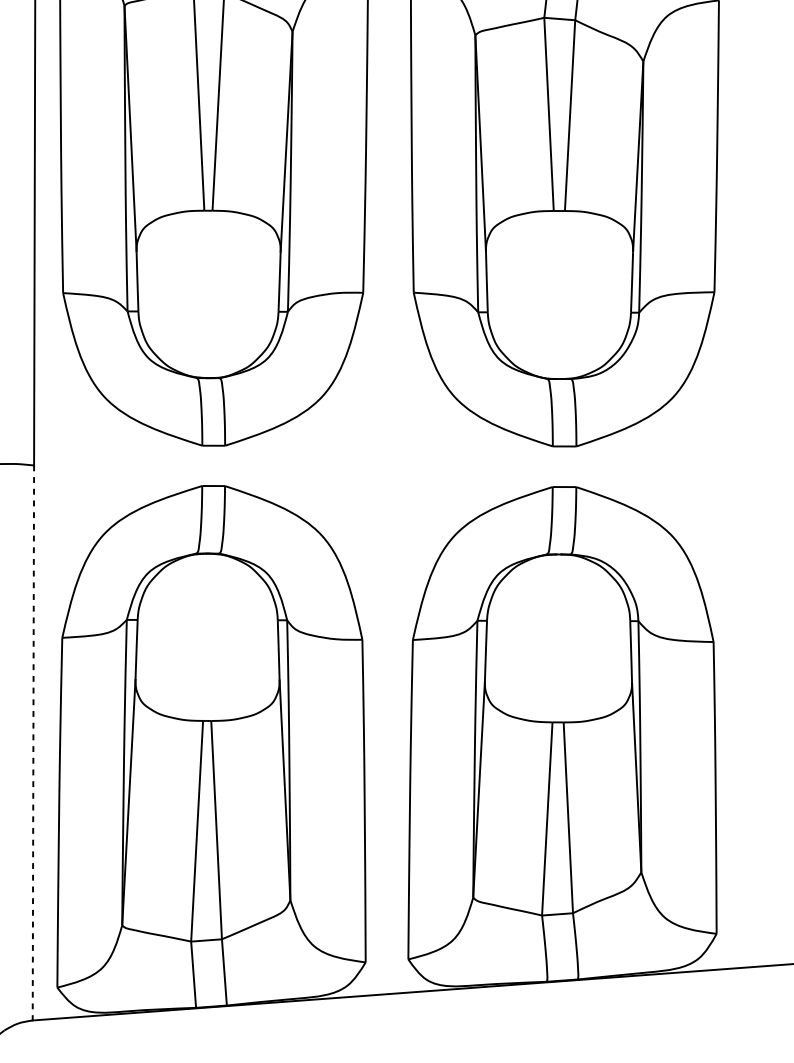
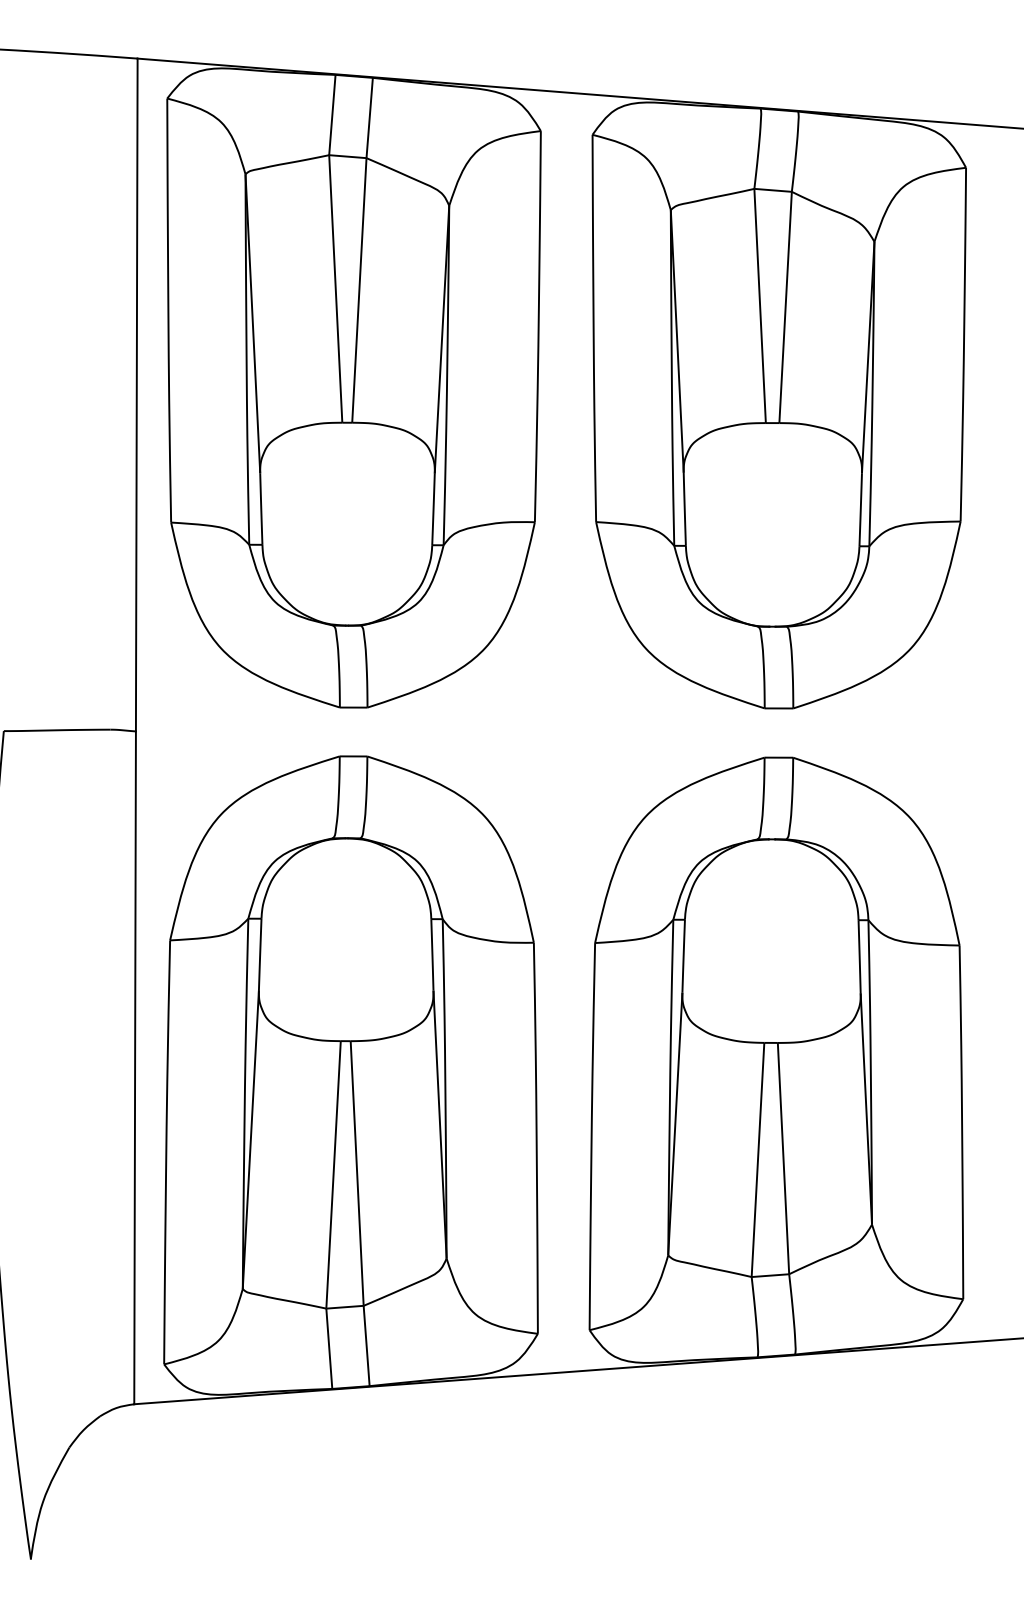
line: (33, 743) -> (135, 1068), dashed -> solid

